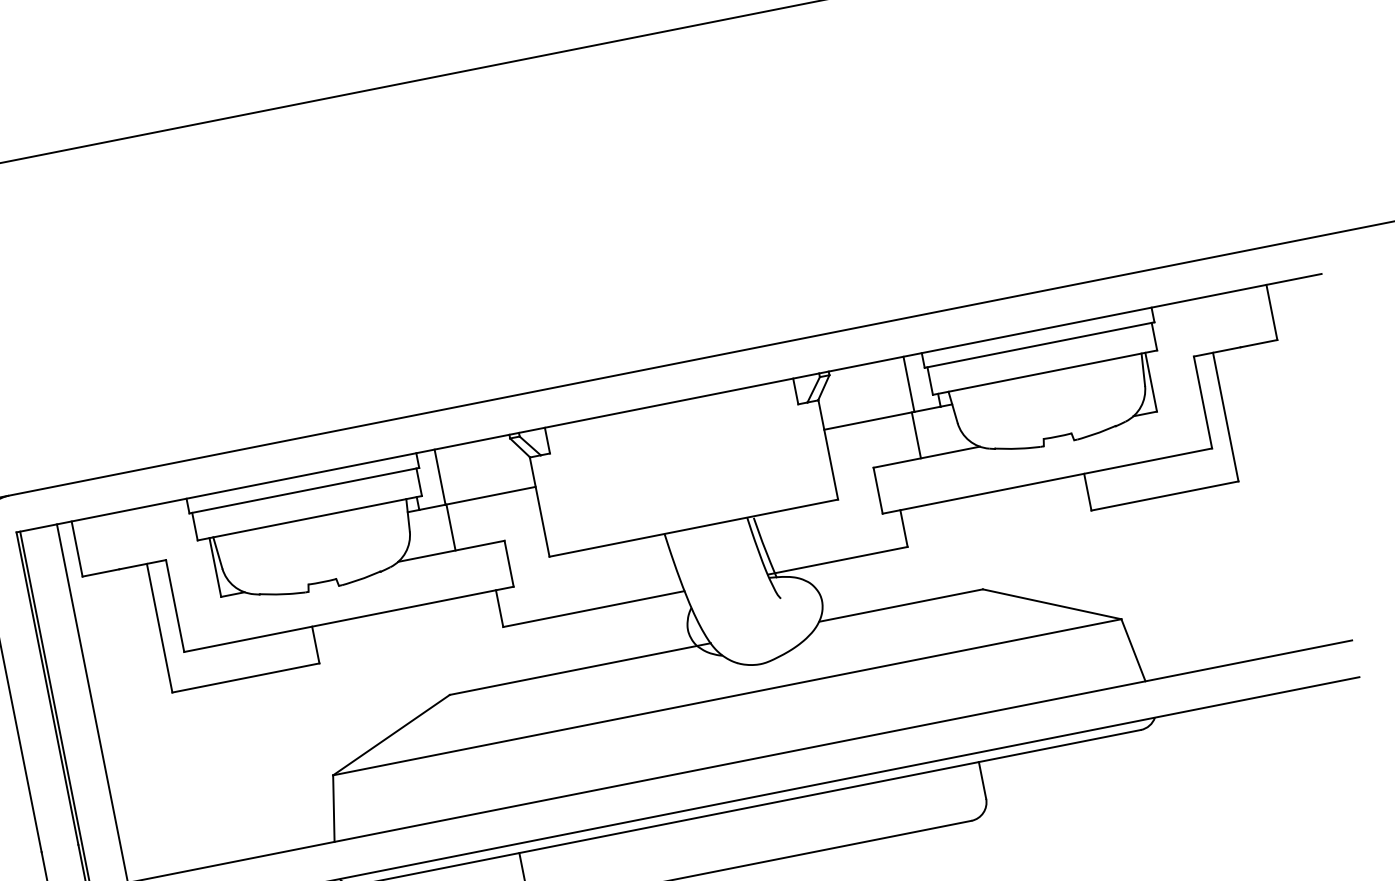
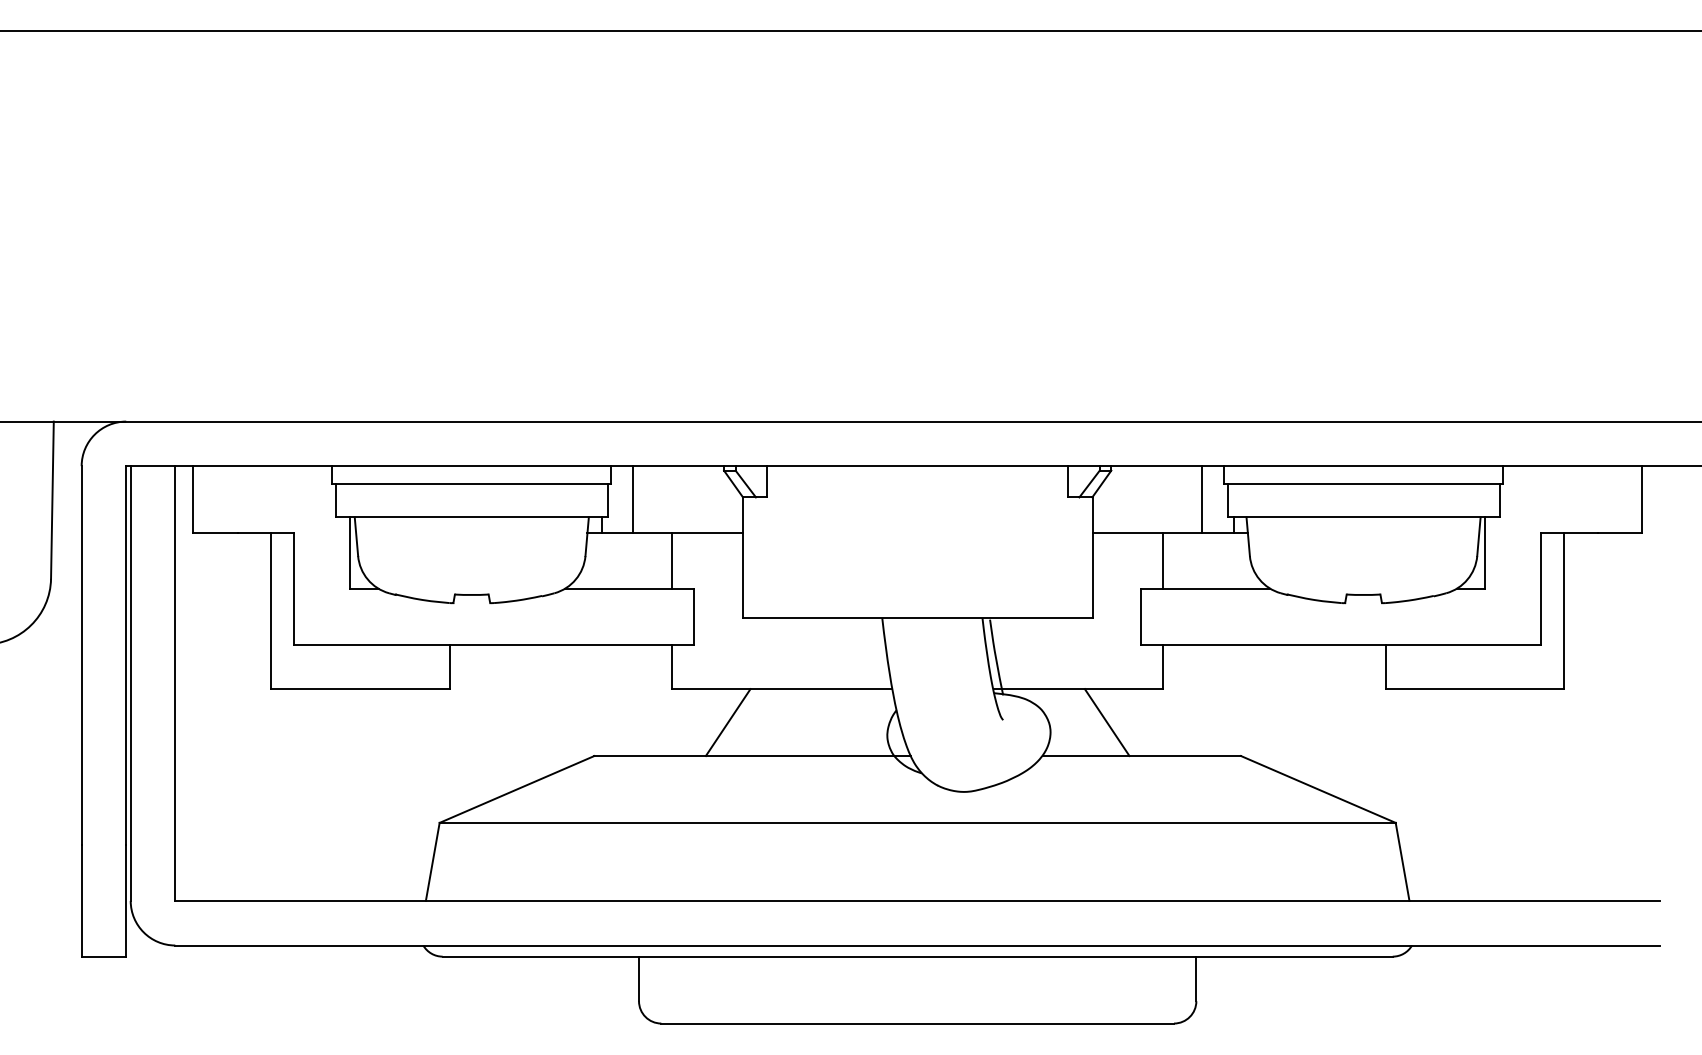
line: (915, 435) -> (1162, 560), moved
line: (450, 527) -> (672, 560), moved
line: (866, 583) -> (1106, 722), added
line: (554, 645) -> (727, 722), added

